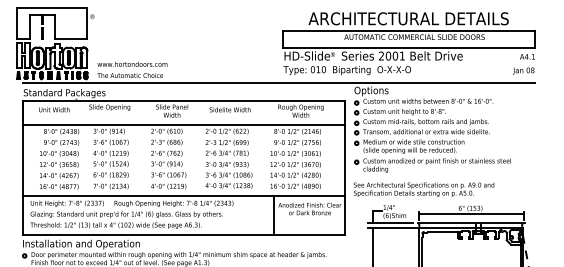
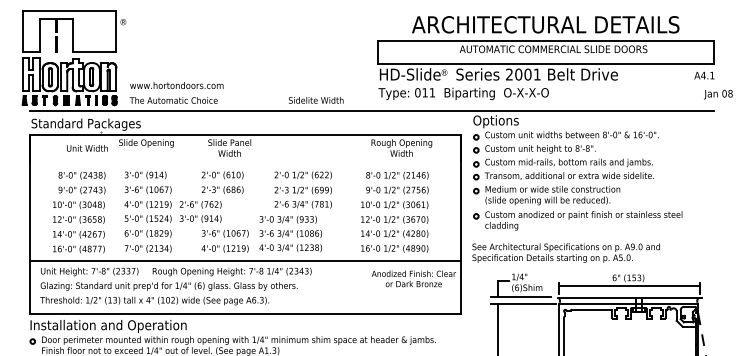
text: (323, 69) -> (432, 92), 010 -> 011
text: (523, 70) -> (718, 94), moved
text: (54, 109) -> (87, 148), moved
text: (229, 109) -> (315, 100), moved
line: (183, 124) -> (244, 166), removed
text: (166, 158) -> (200, 211), moved
text: (228, 175) -> (290, 233), moved
line: (274, 215) -> (366, 287), removed

